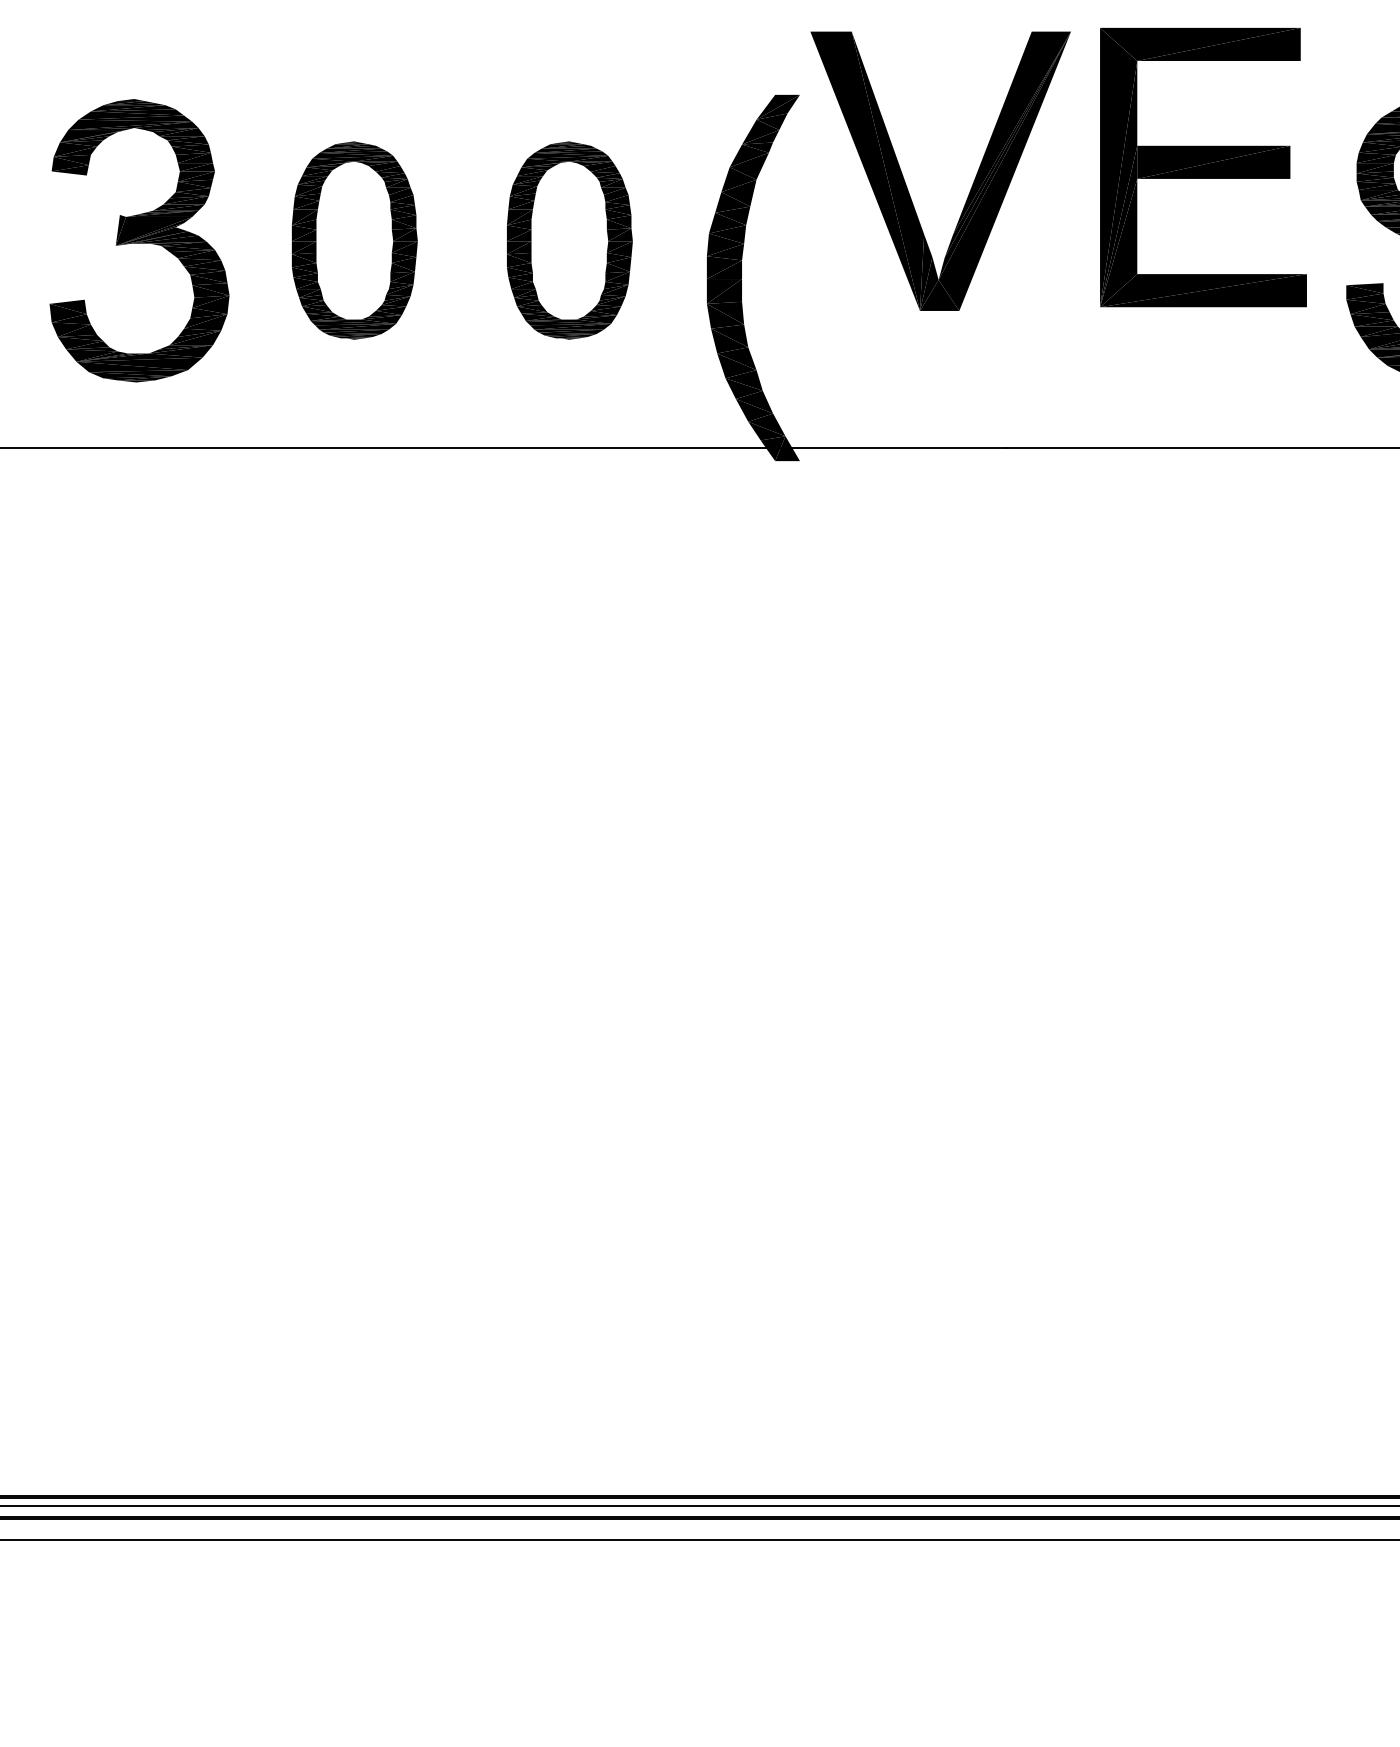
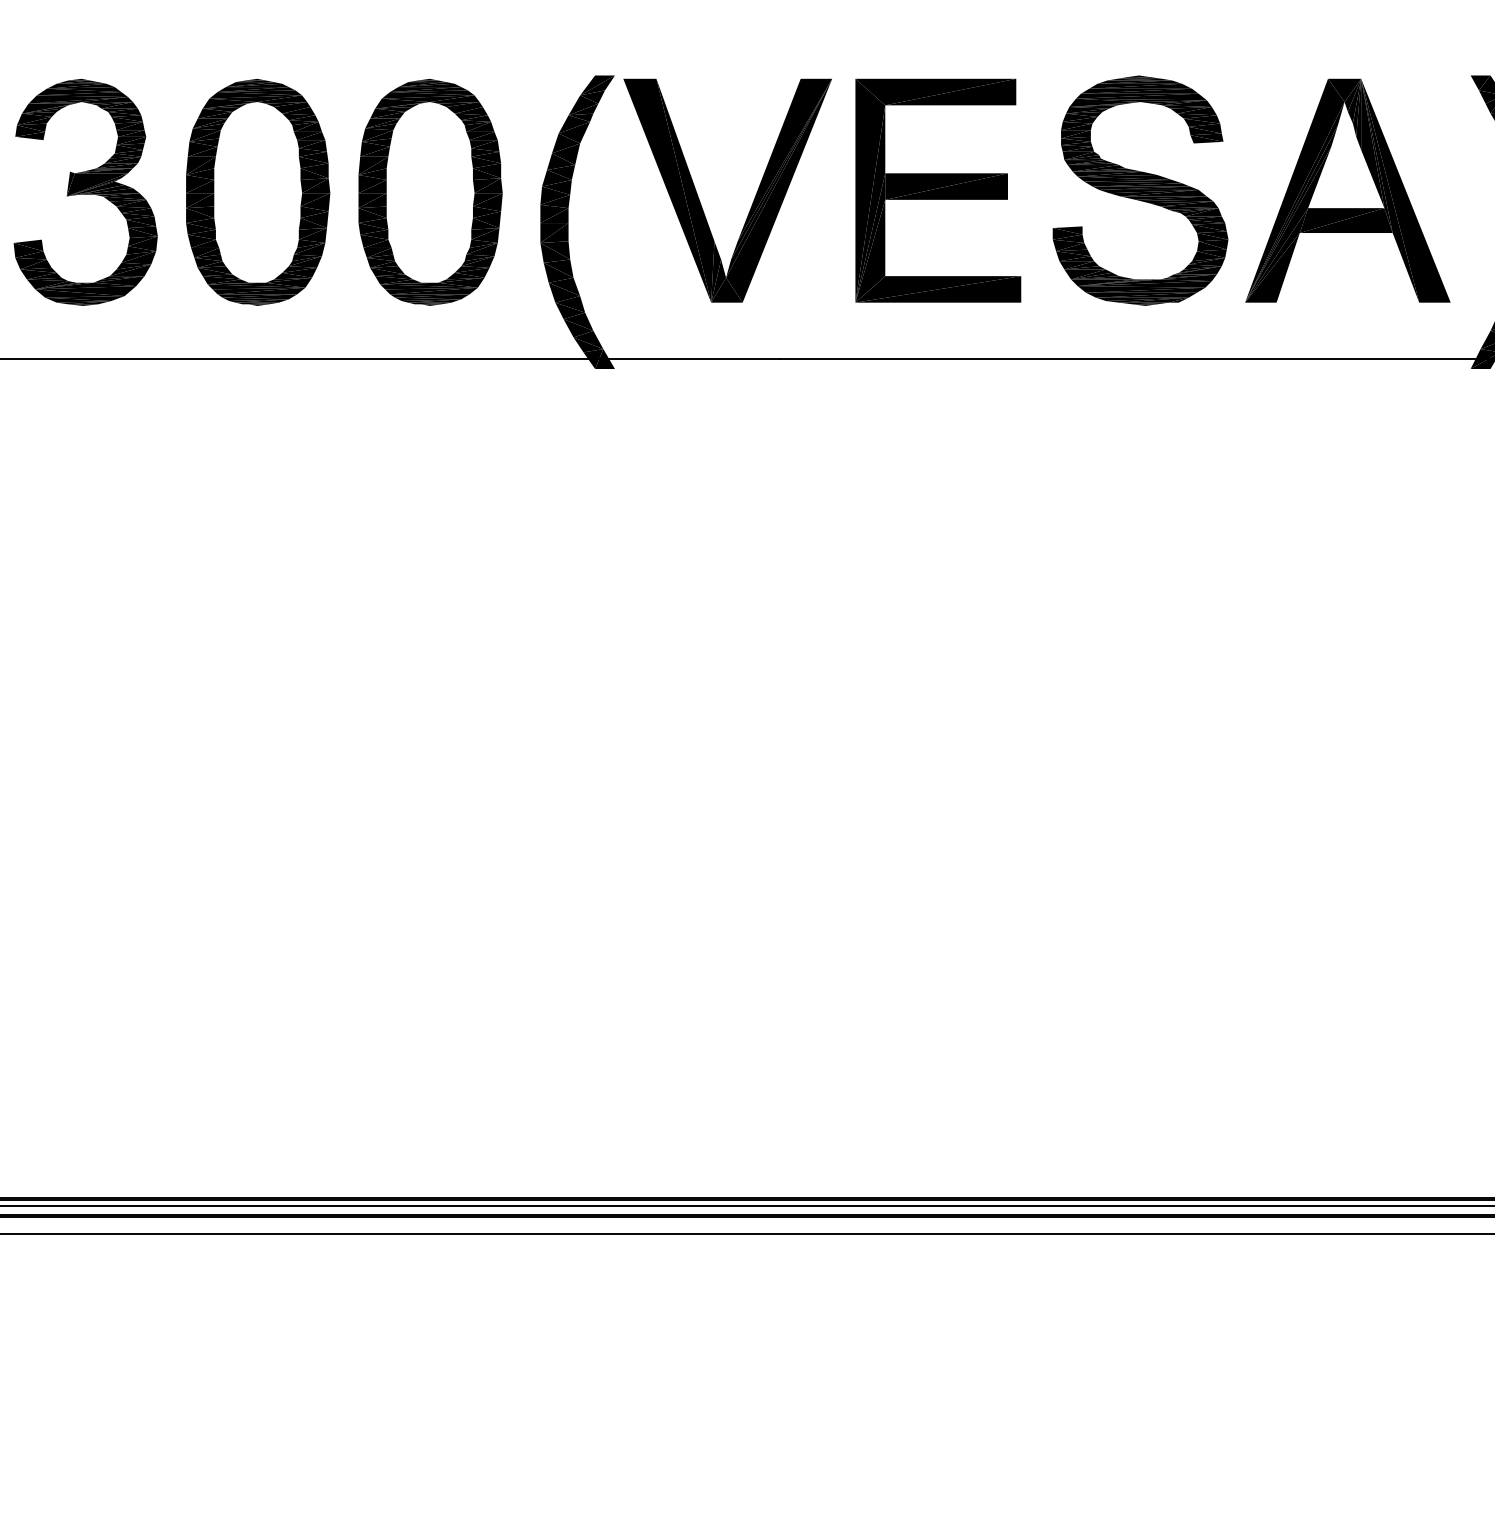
part: (1203, 167) -> (938, 190), moved
part: (971, 185) -> (752, 202), moved
part: (355, 239) -> (258, 191), size x1.43
part: (569, 239) -> (430, 191), size x1.43

